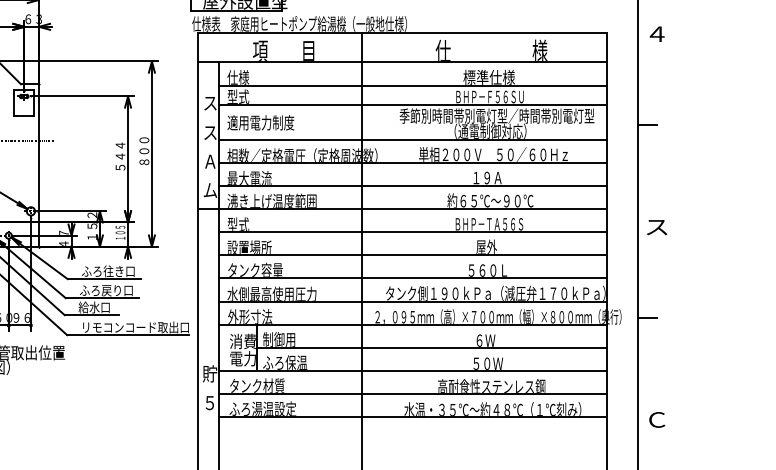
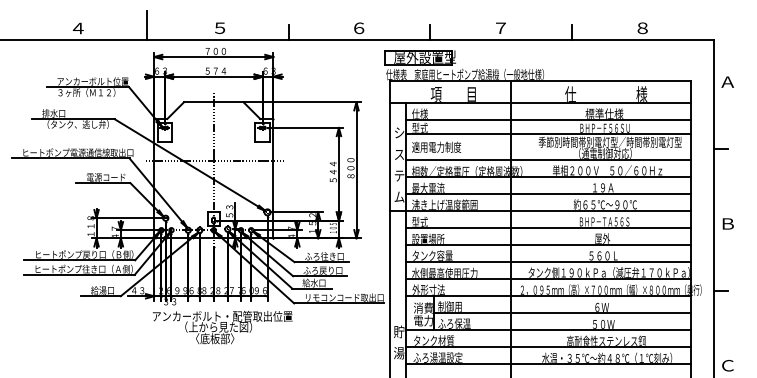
text: (656, 33) -> (727, 81), ４ -> Ａ
text: (210, 102) -> (399, 132), ス -> シ
text: (210, 161) -> (399, 175), Ａ -> テ
text: (656, 226) -> (727, 223), ス -> Ｂ
text: (210, 403) -> (399, 353), ５ -> 湯

